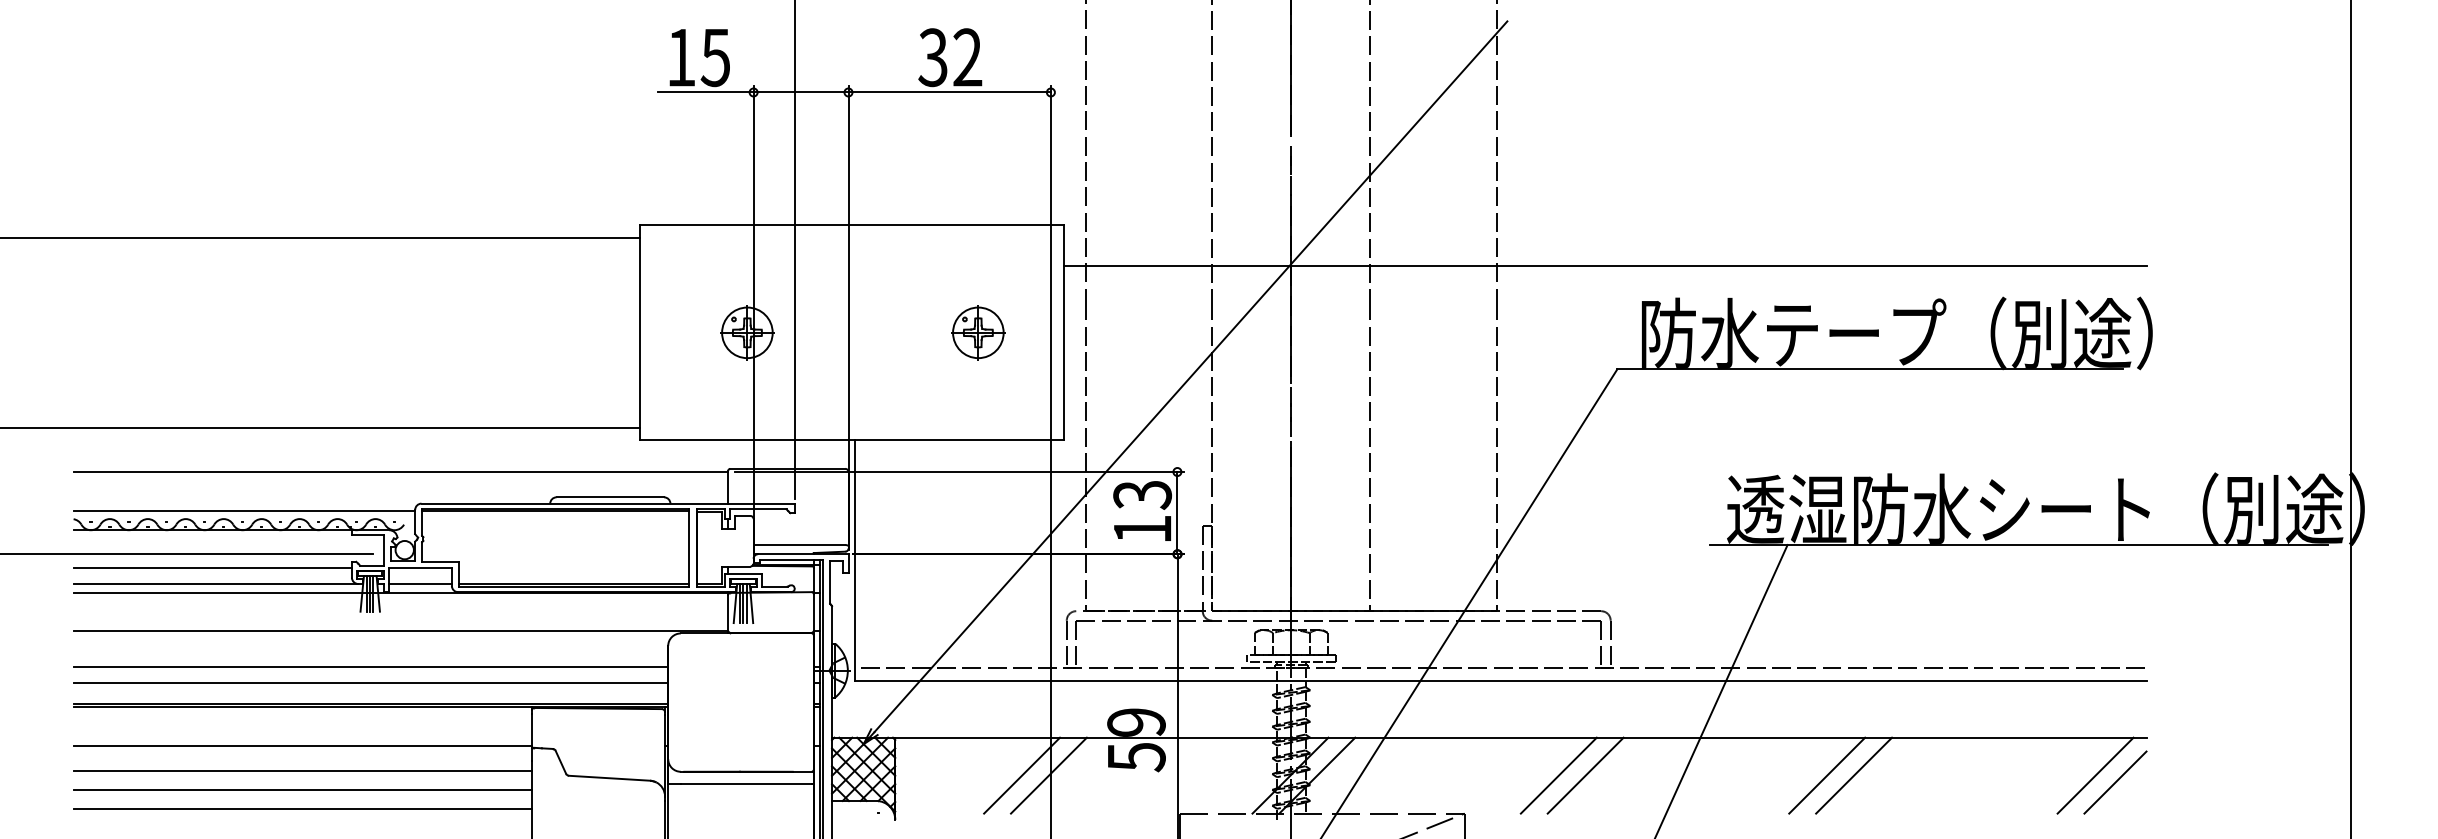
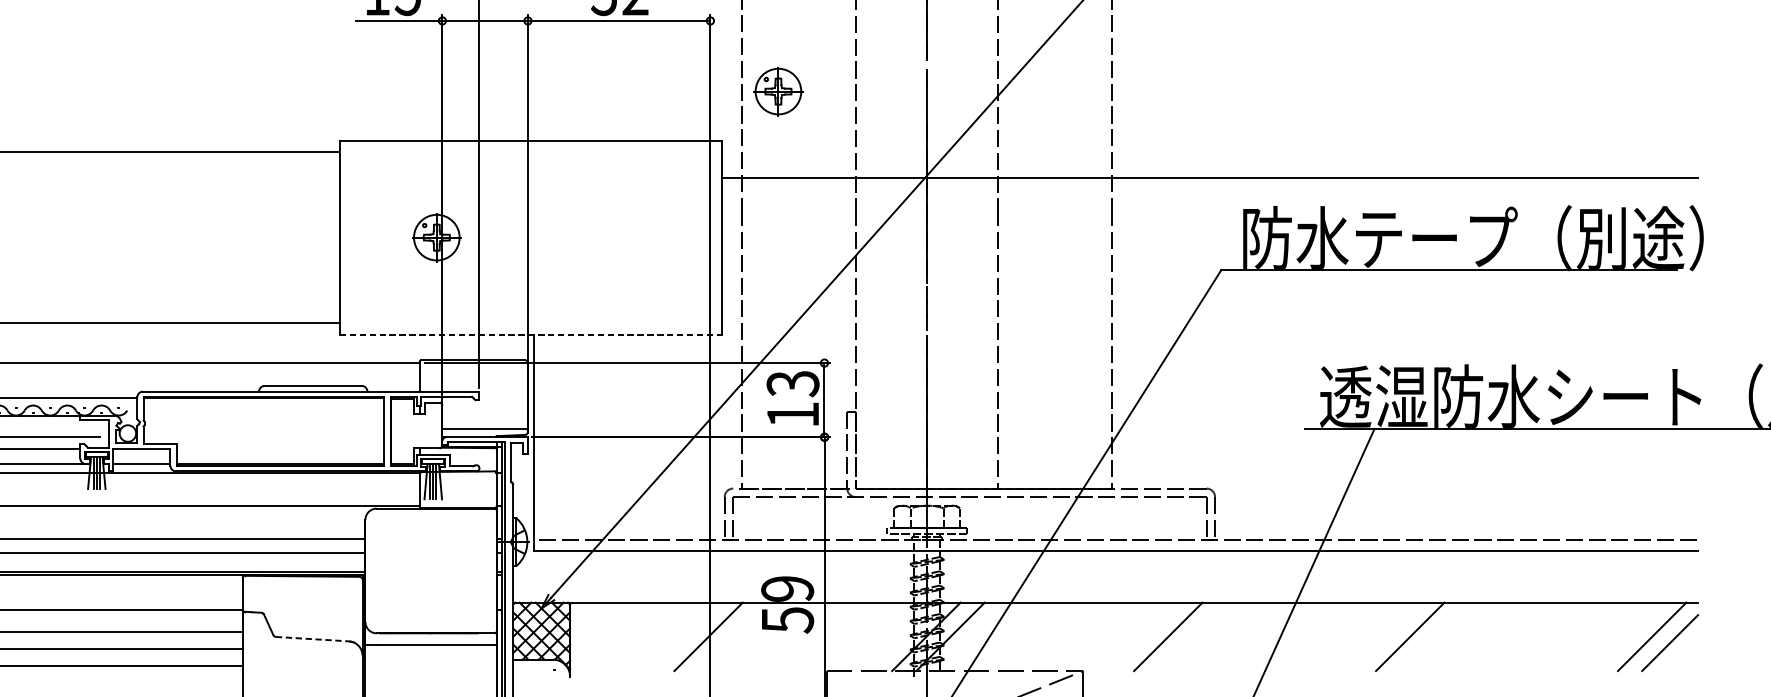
part: (978, 332) -> (778, 91), moved
line: (851, 440) -> (530, 334), solid -> dashed
line: (1022, 775) -> (684, 636), removed
line: (1585, 775) -> (1192, 636), removed
line: (1854, 775) -> (1434, 636), removed
line: (609, 778) -> (312, 639), solid -> dashed

